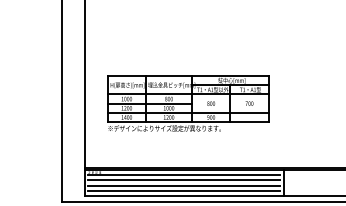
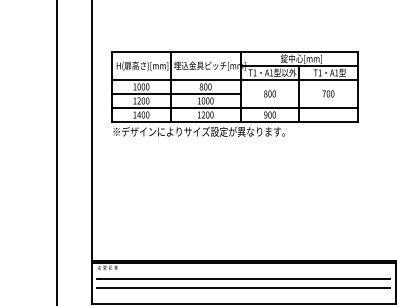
part: (188, 103) -> (235, 93), moved
line: (183, 175) -> (243, 272), removed
line: (183, 191) -> (243, 296), removed

